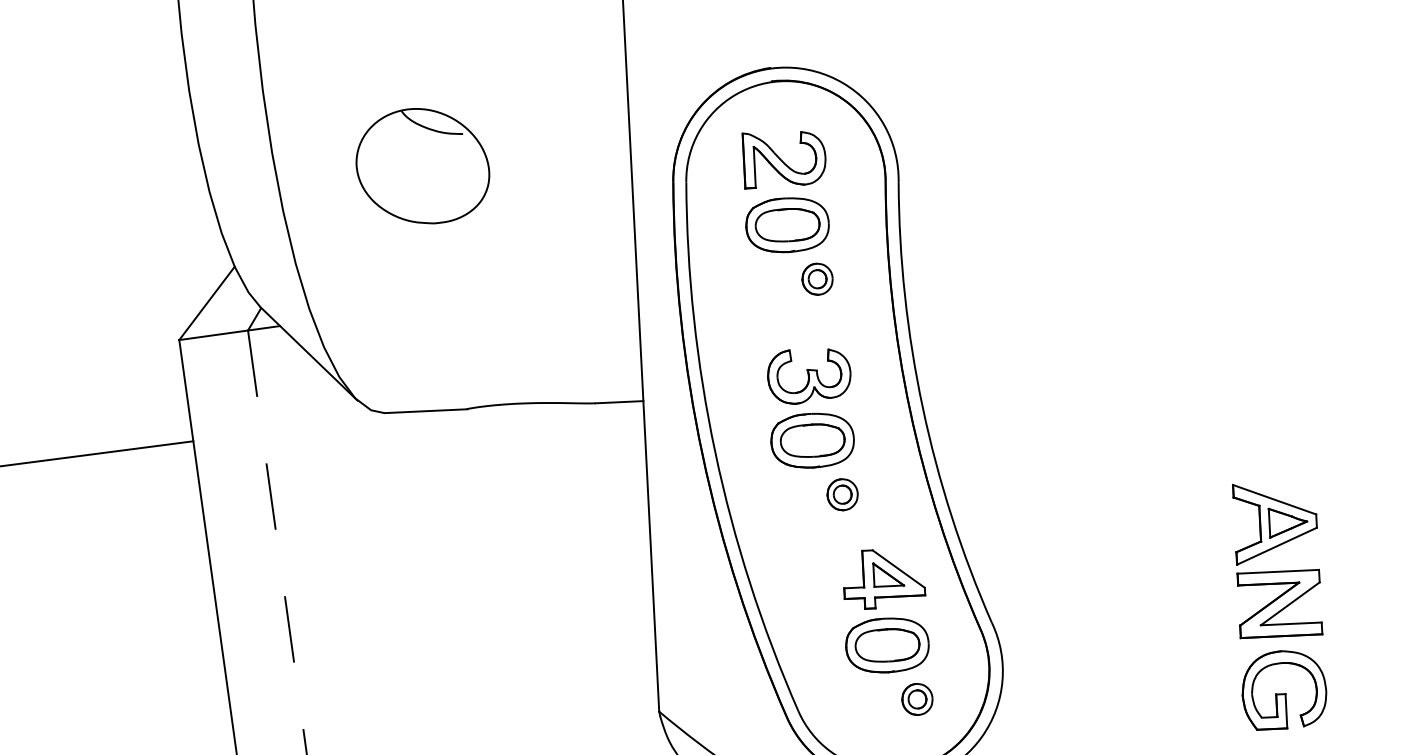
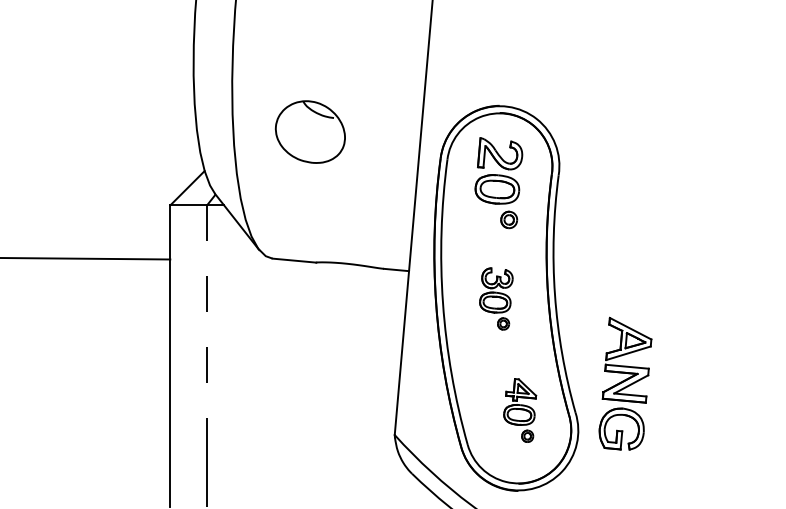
part: (814, 429) -> (496, 298), size x0.7
part: (1279, 603) -> (625, 383), moved
part: (886, 633) -> (519, 410), size x0.7

